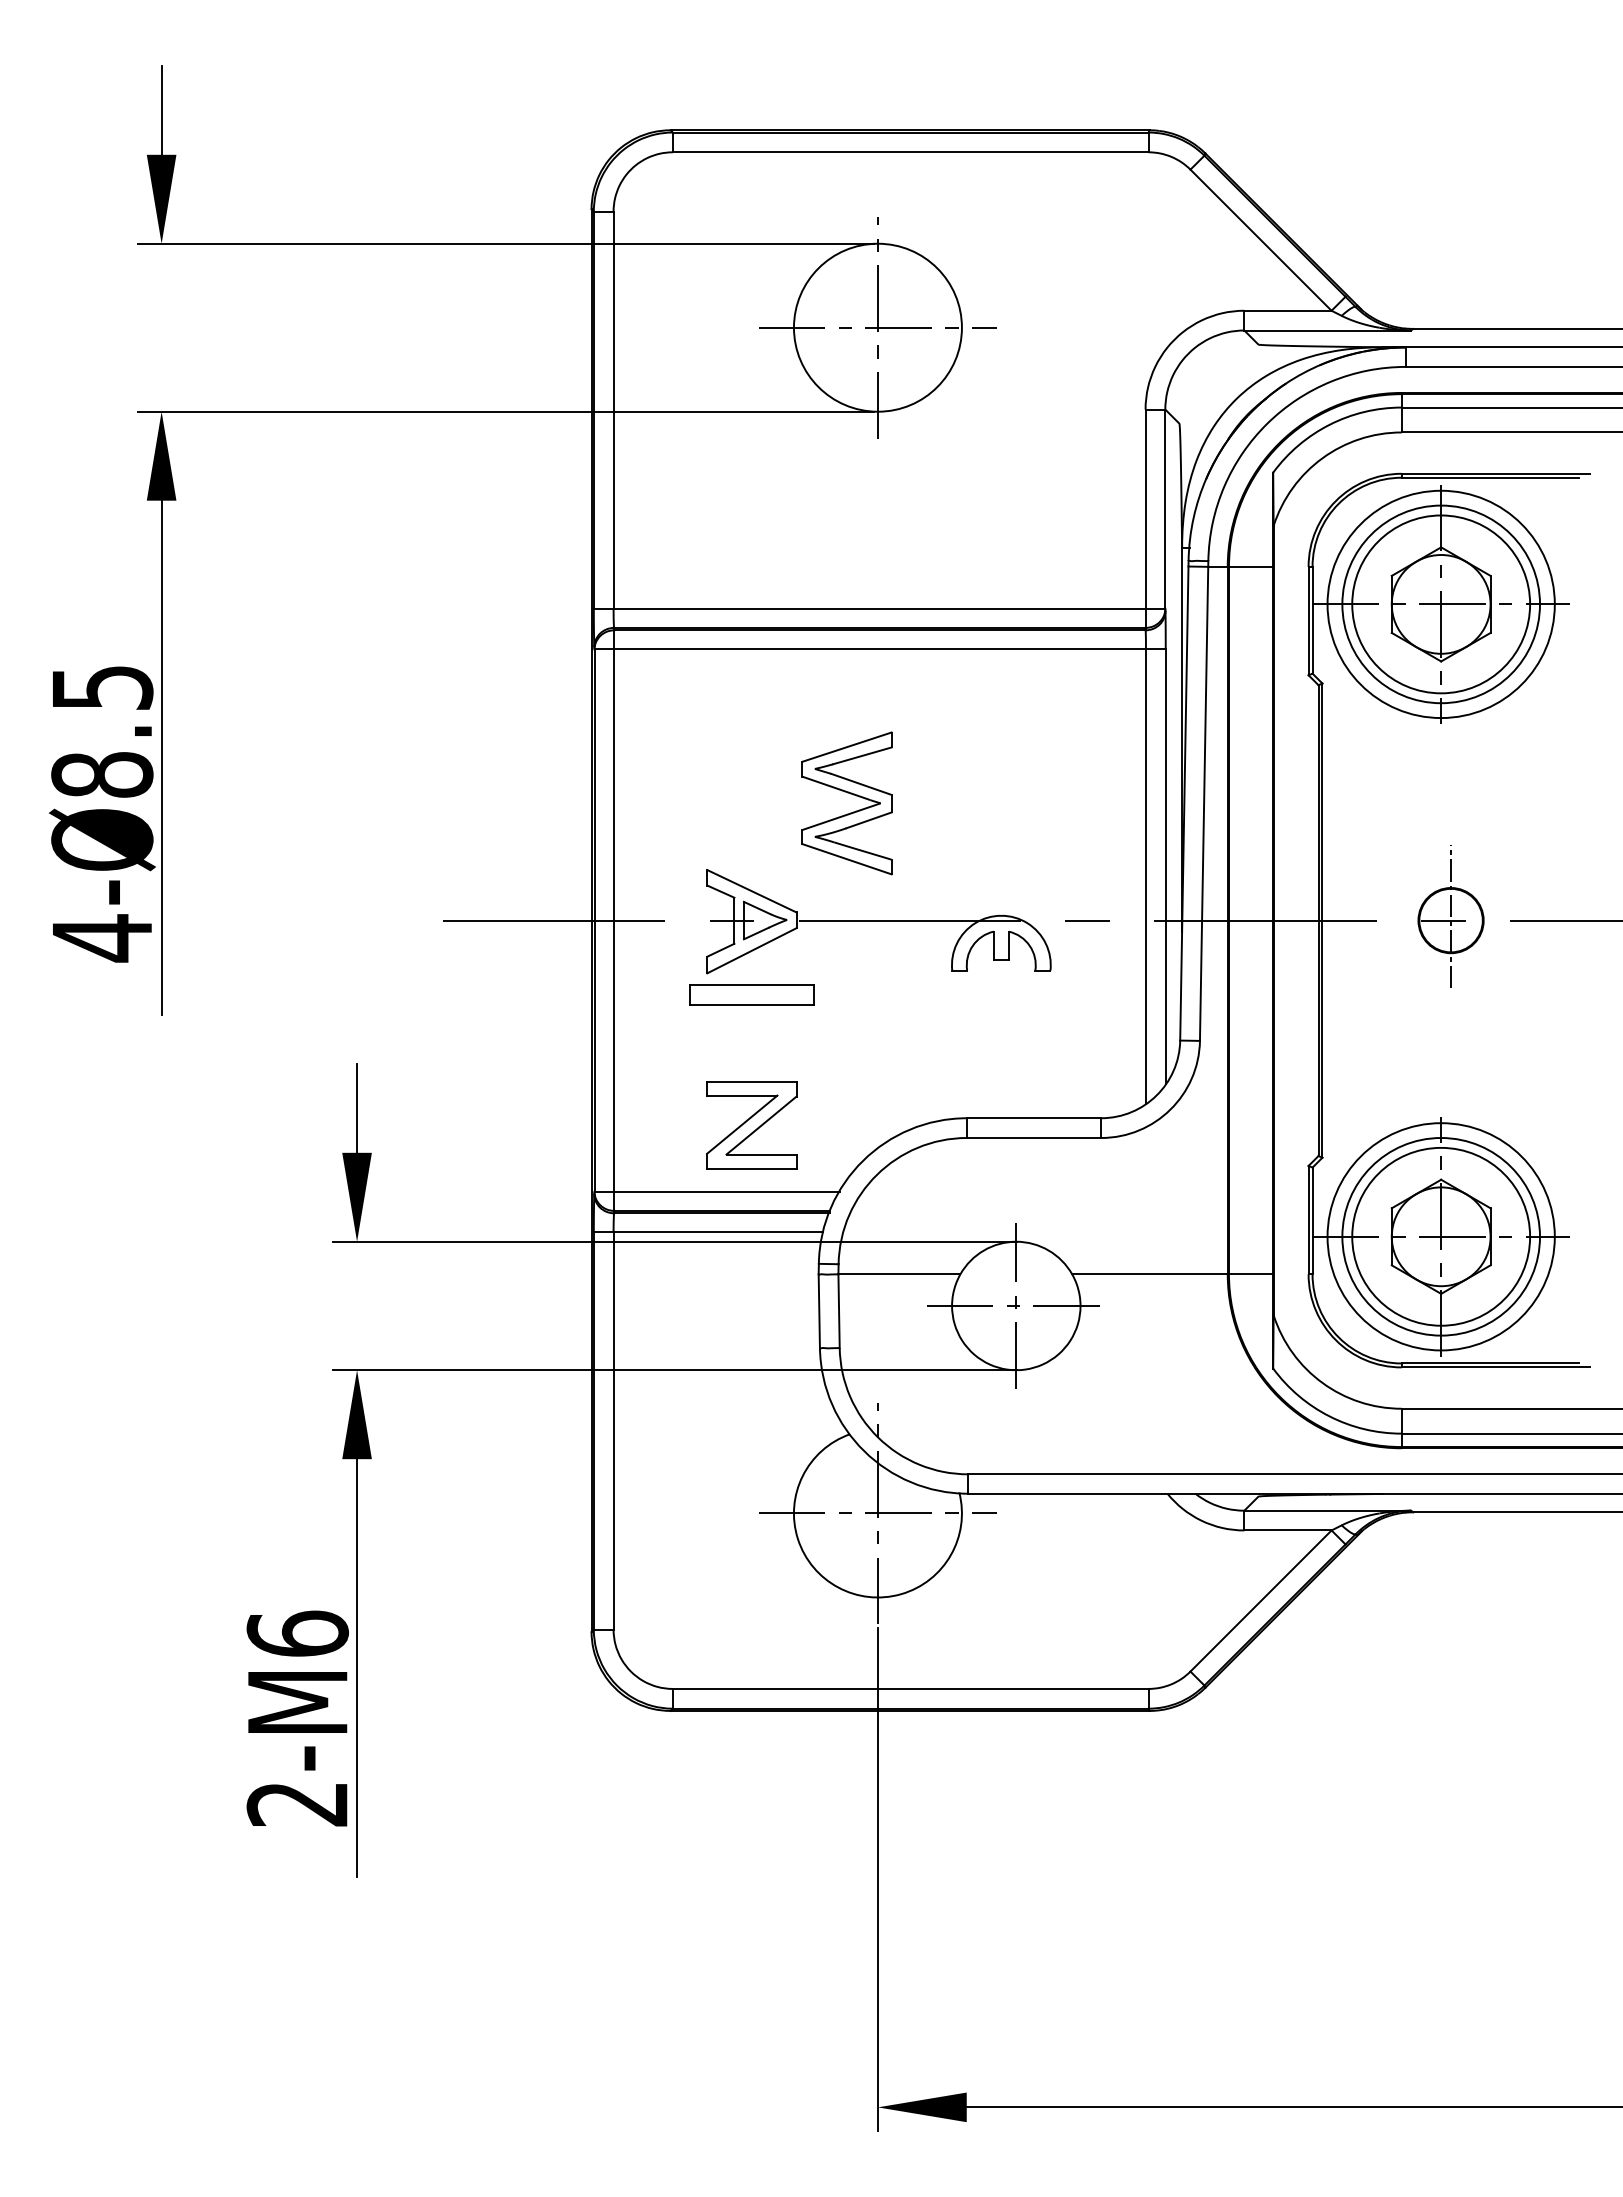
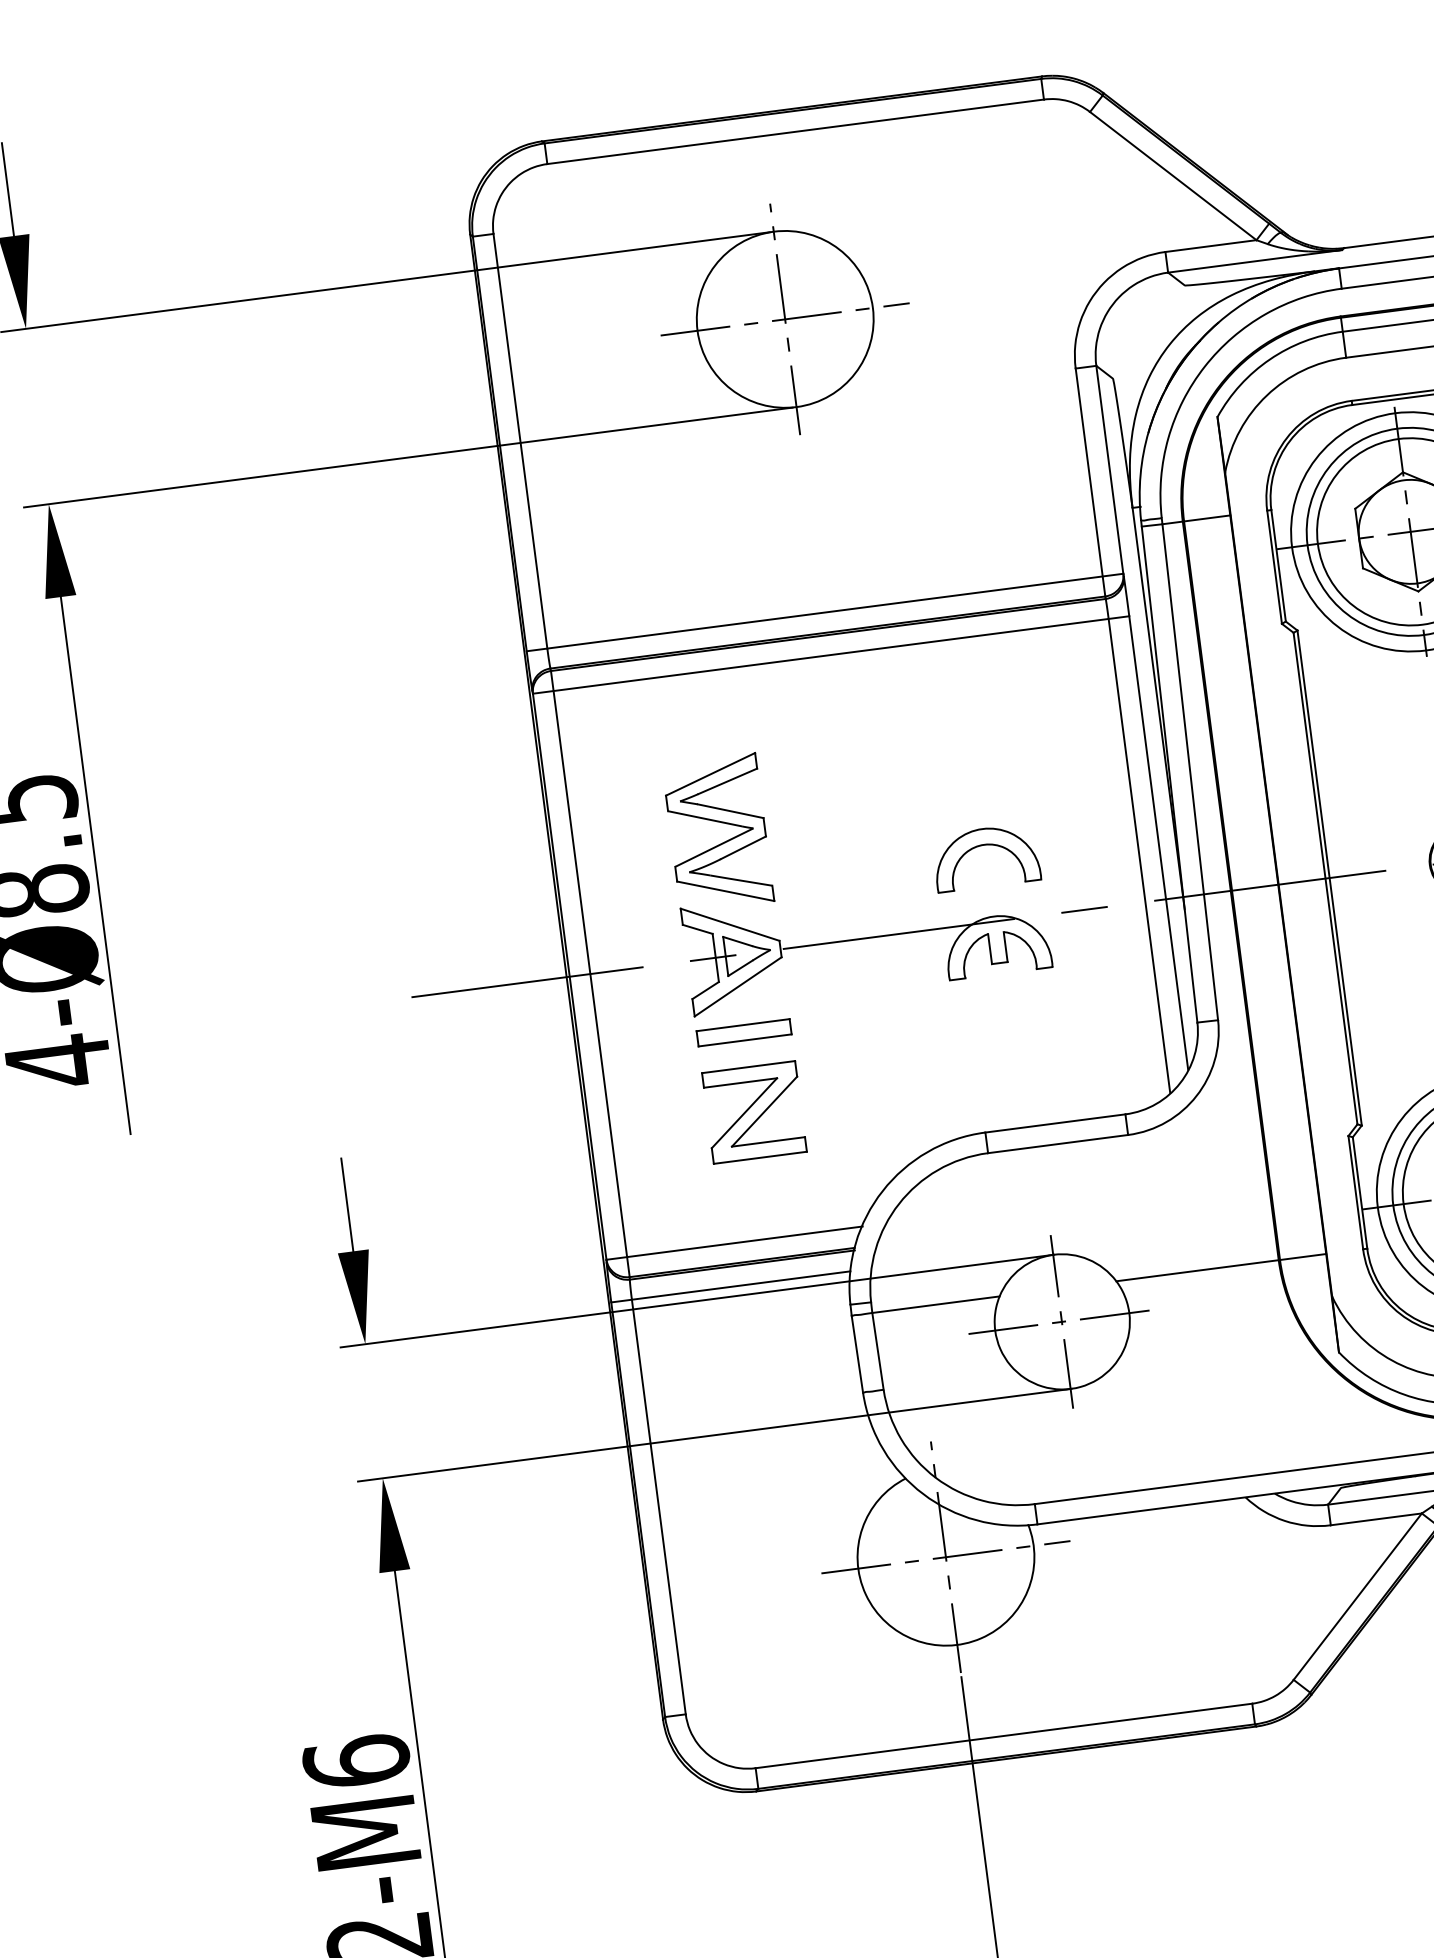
part: (850, 794) -> (720, 823), moved
part: (998, 848) -> (981, 846), added
part: (751, 994) -> (743, 1032), size x0.71
part: (751, 1125) -> (754, 1112), moved

